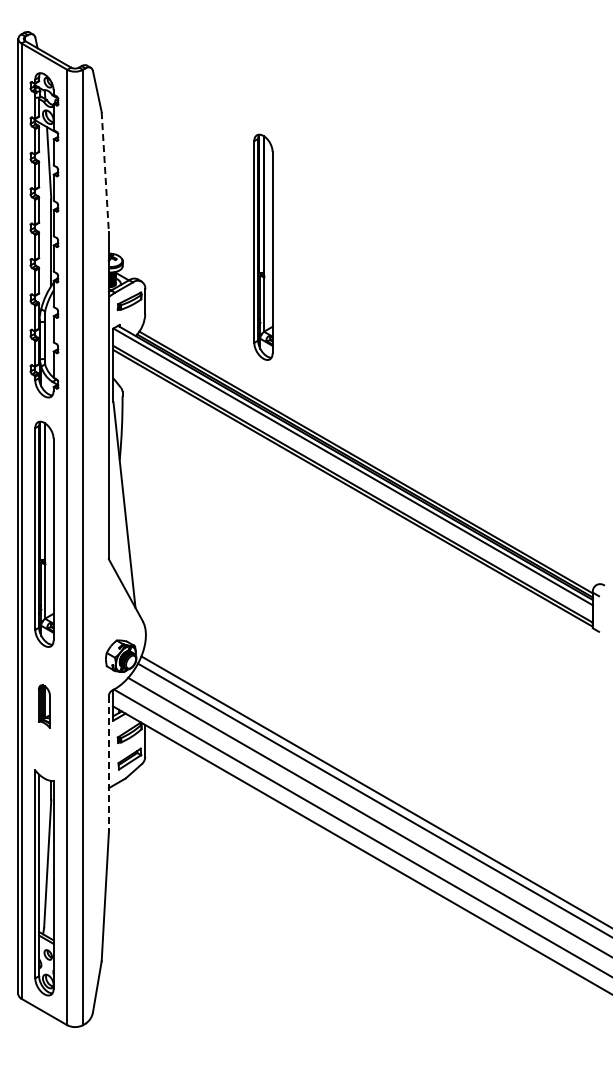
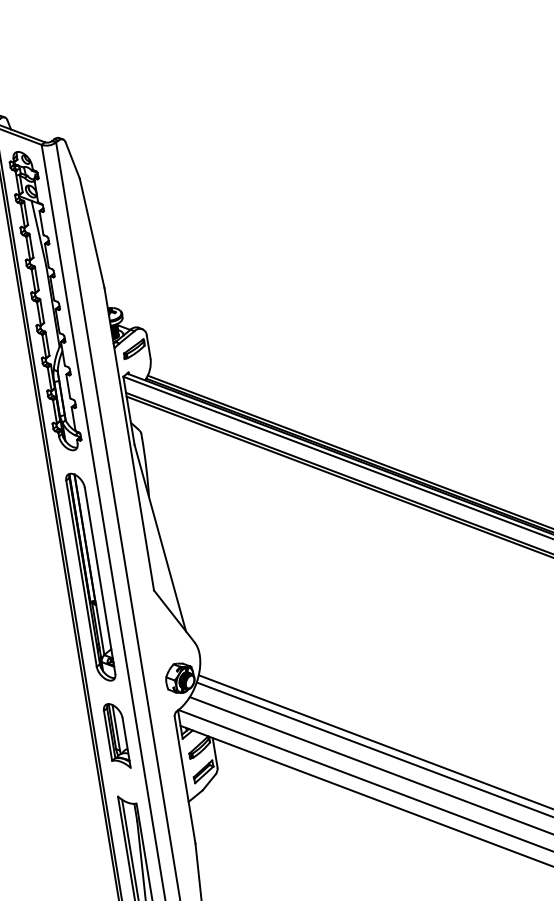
line: (105, 171) -> (92, 232), dashed -> solid
part: (263, 246) -> (249, 278), removed
part: (44, 706) -> (116, 736), size x1.67
line: (108, 764) -> (184, 780), dashed -> solid

